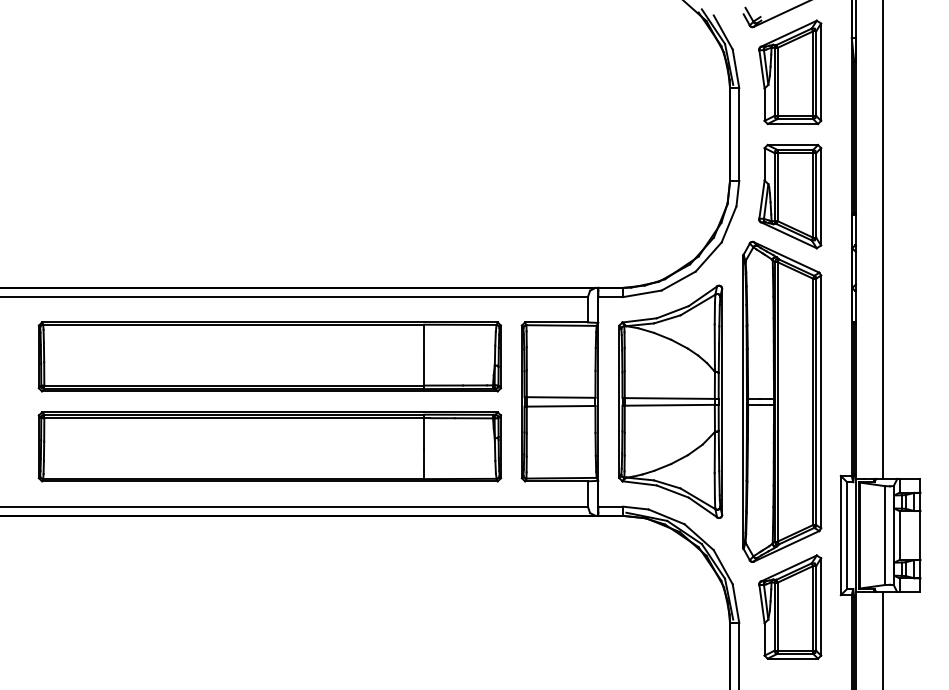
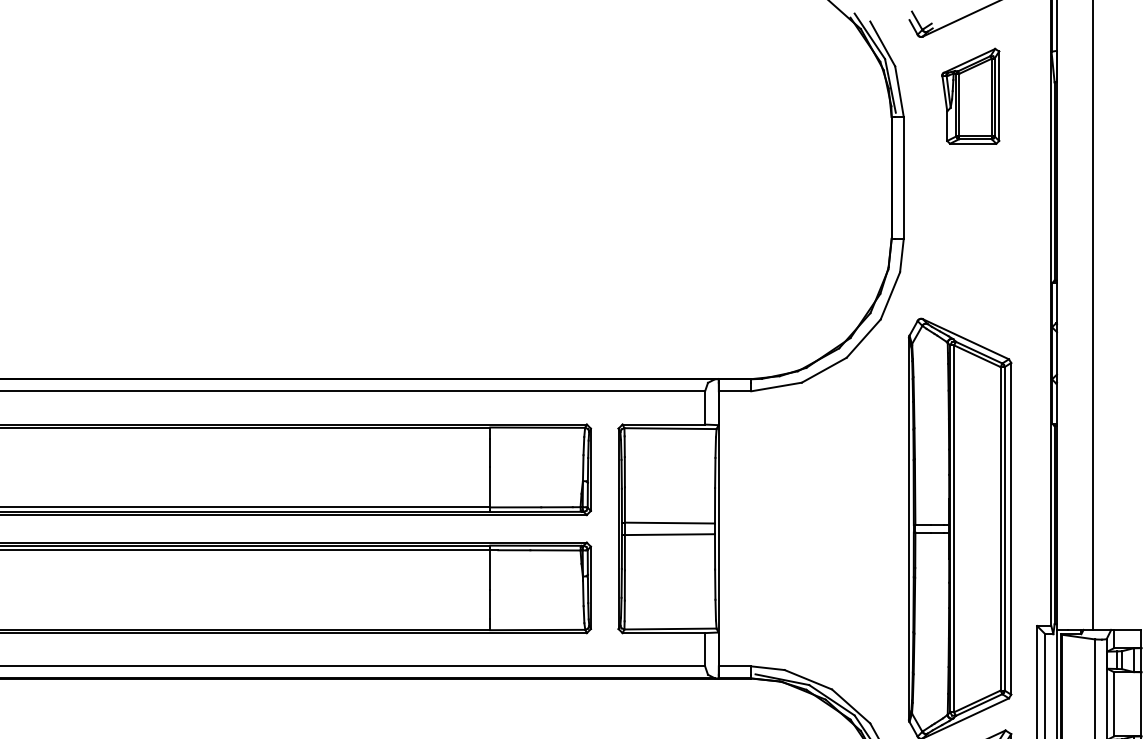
part: (790, 72) -> (971, 96), size x0.7
part: (790, 196) -> (971, 259), removed
part: (670, 401) -> (813, 528), removed

